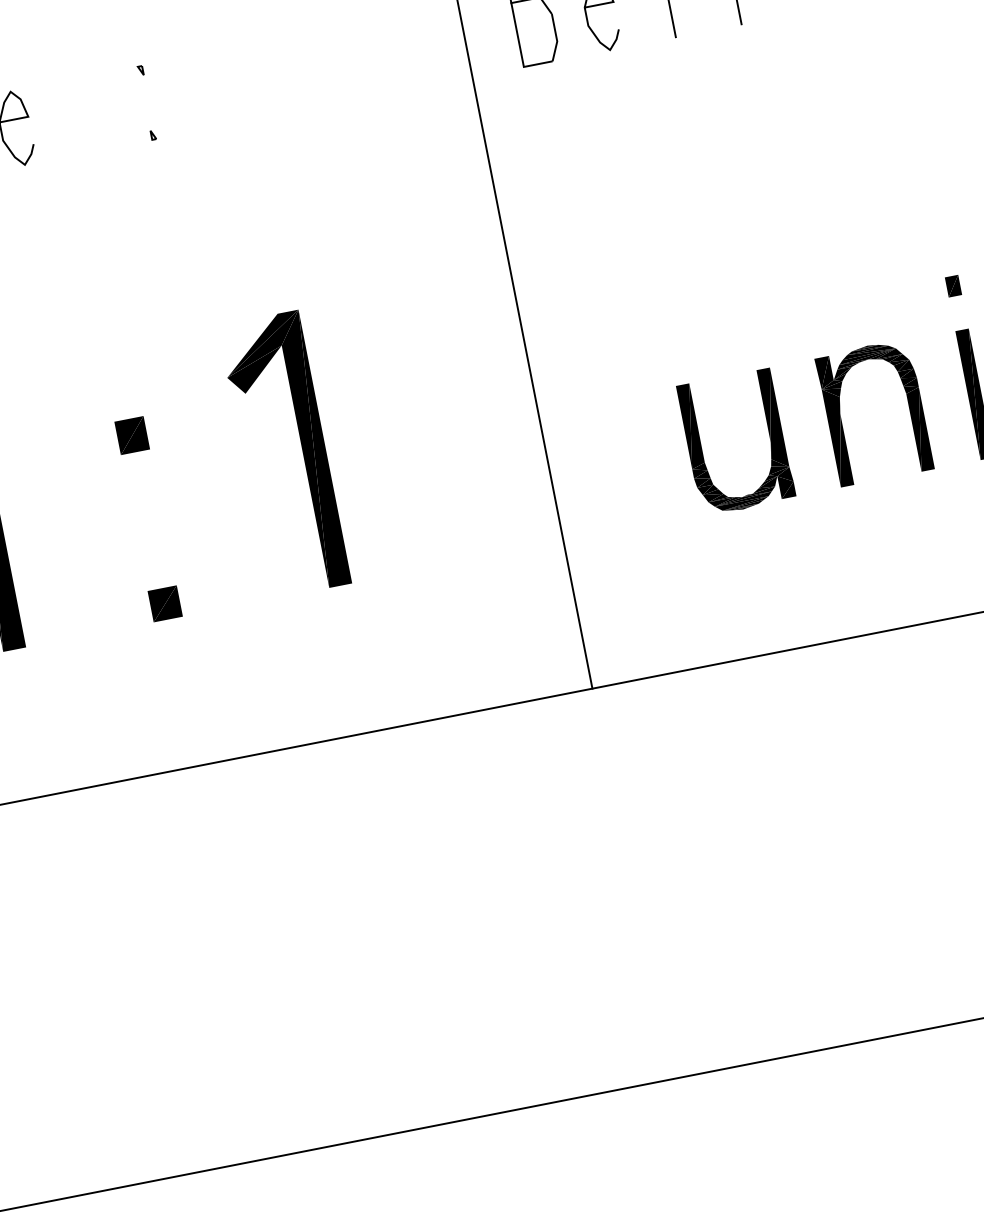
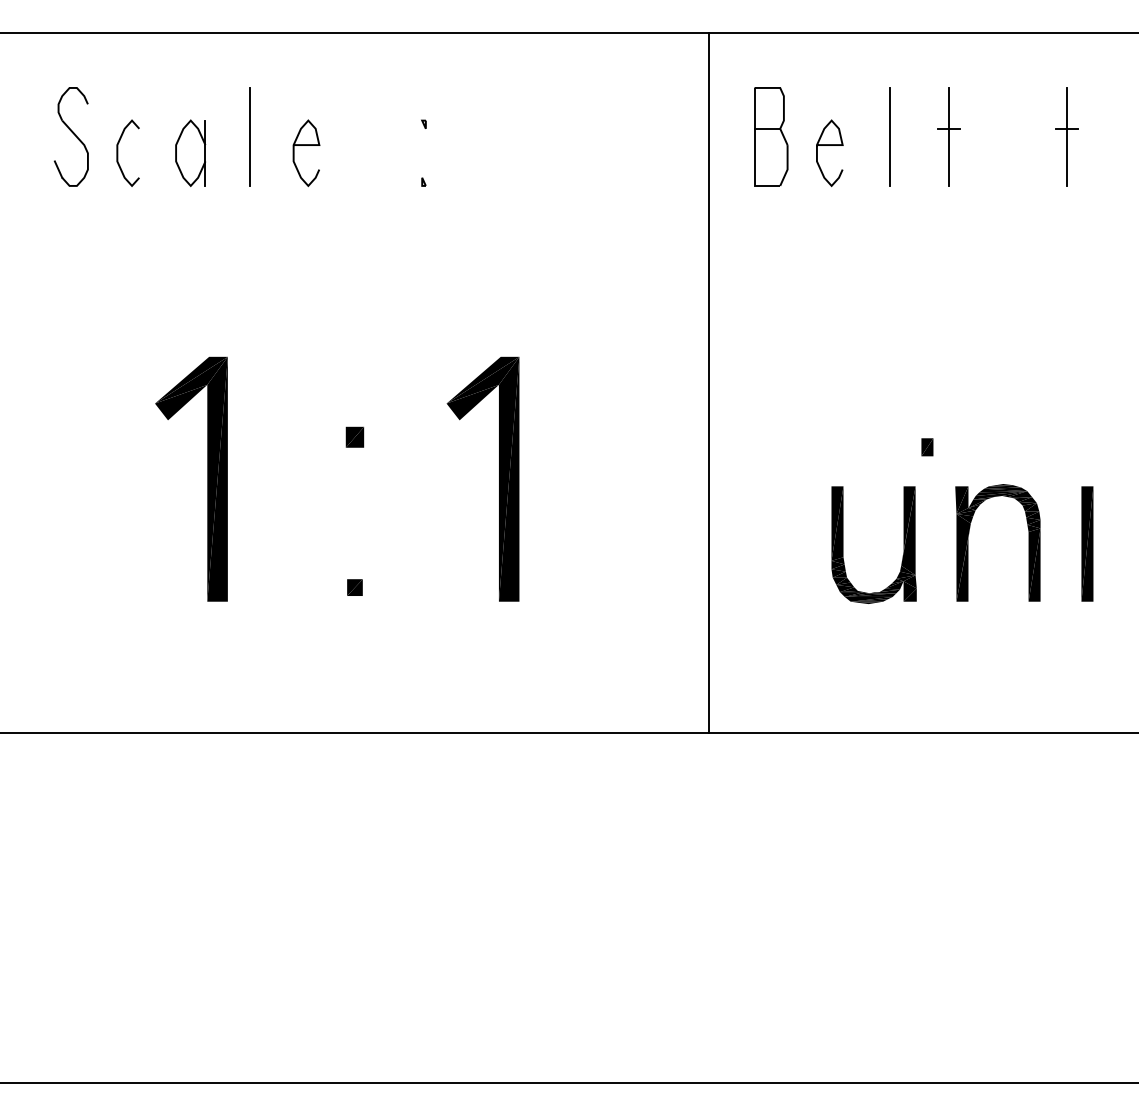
part: (953, 286) -> (927, 447), moved
part: (131, 436) -> (354, 437), size x0.7
part: (164, 603) -> (354, 587), size x0.6

